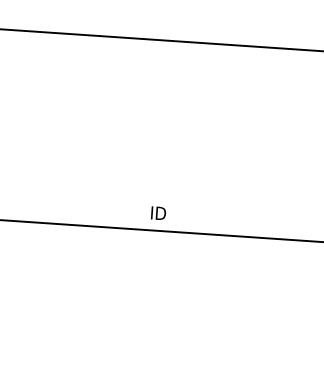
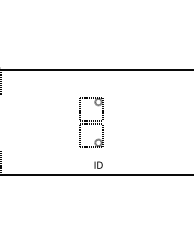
part: (150, 135) -> (91, 122), added

